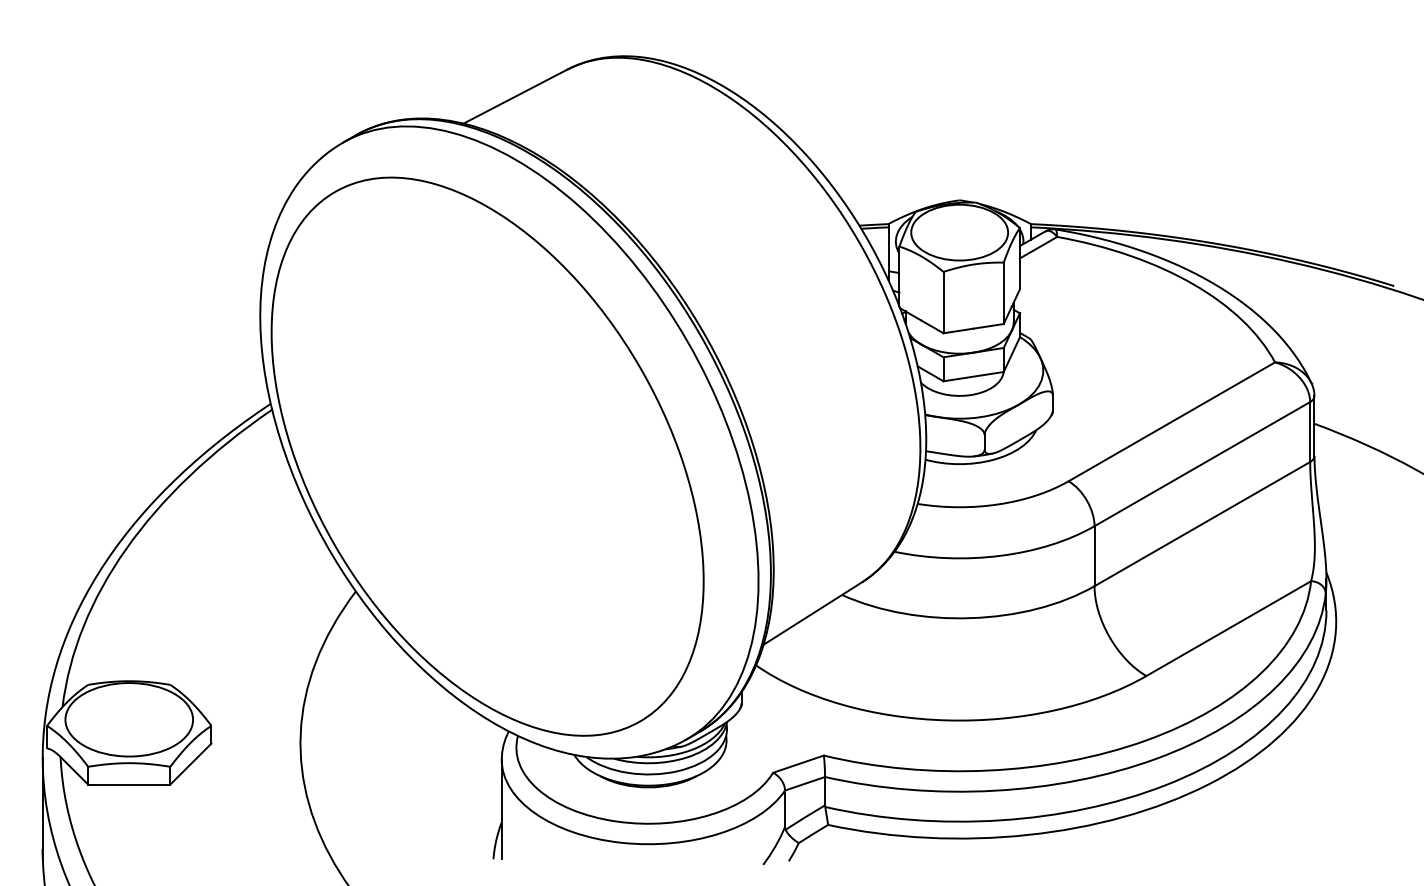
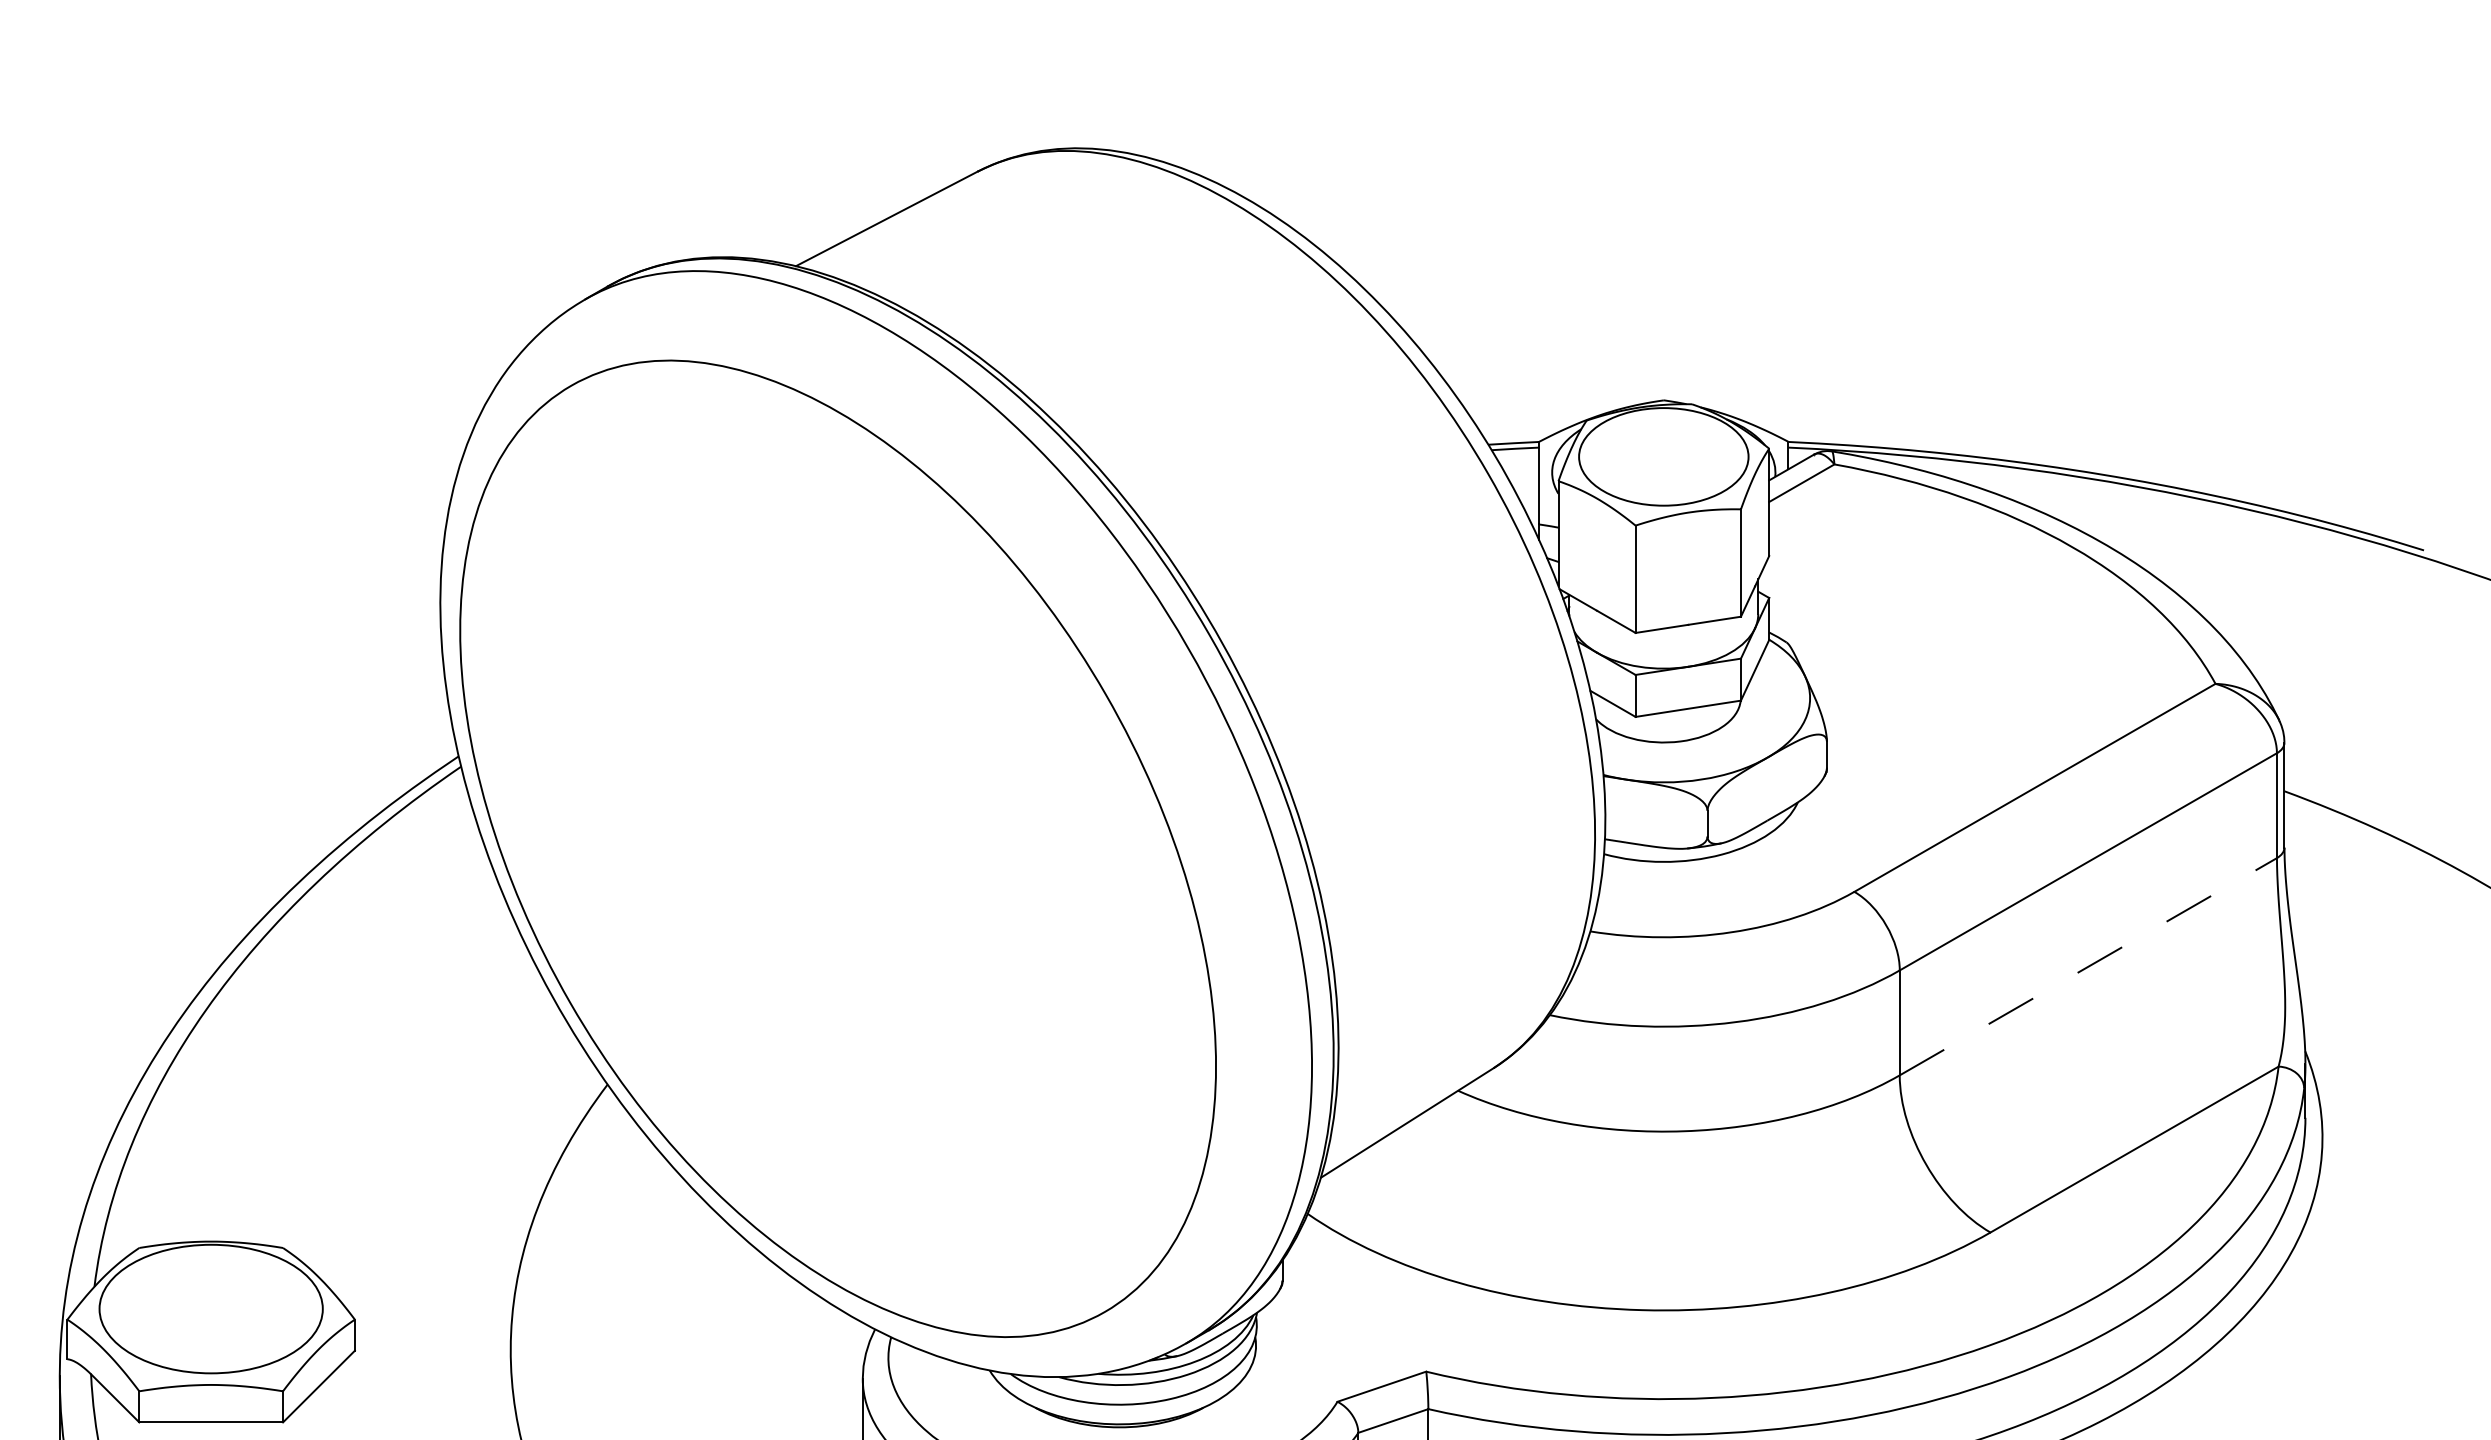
line: (1202, 523) -> (2088, 965), solid -> dashed

